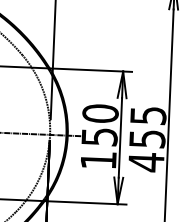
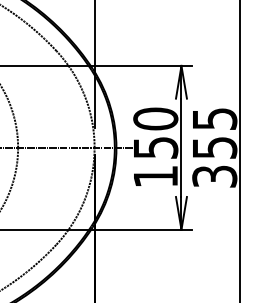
text: (146, 162) -> (214, 176), 455 -> 355

